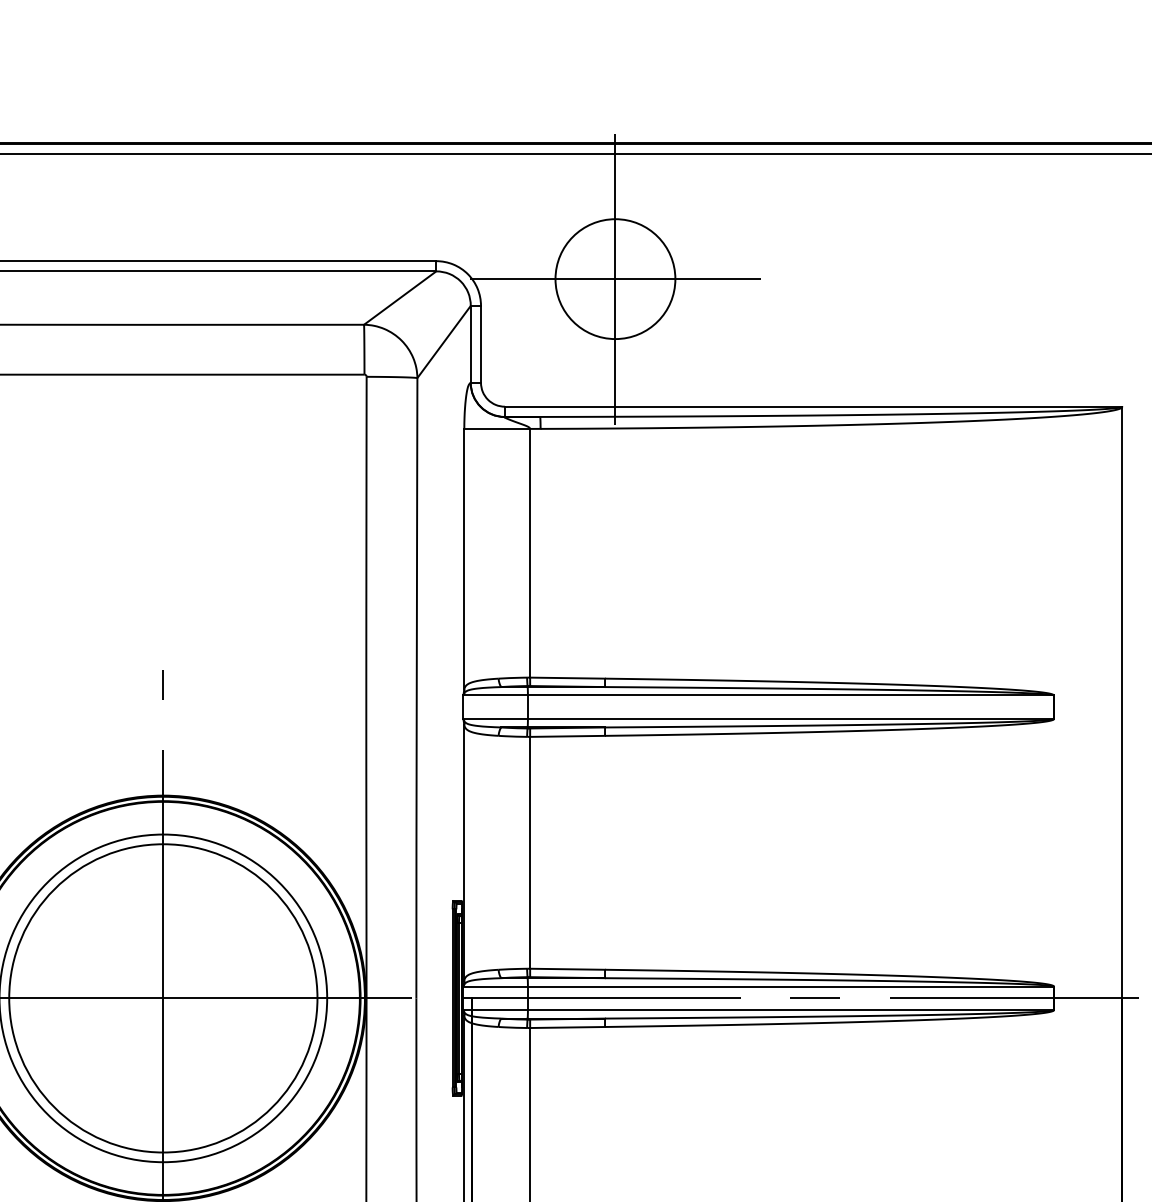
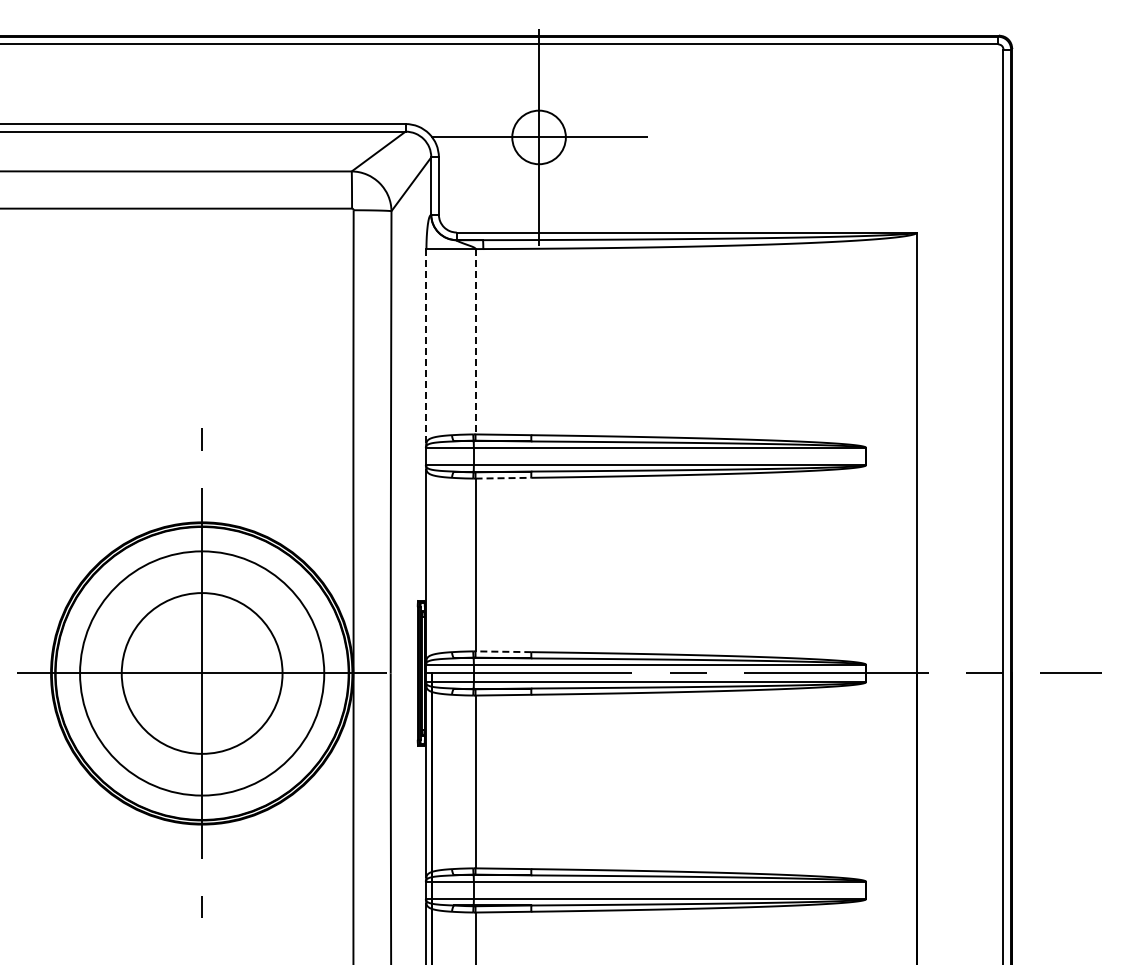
circle: (614, 279) -> (538, 137), size x0.6
line: (530, 552) -> (475, 341), solid -> dashed
line: (464, 558) -> (426, 345), solid -> dashed
line: (567, 736) -> (503, 478), solid -> dashed
line: (567, 968) -> (503, 651), solid -> dashed
circle: (163, 998) -> (202, 673), size x0.7

